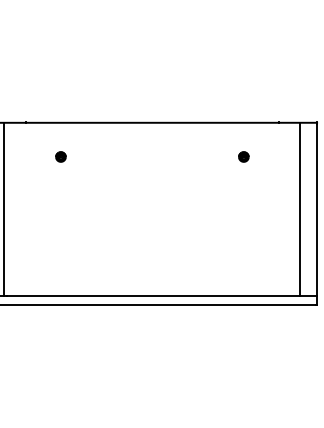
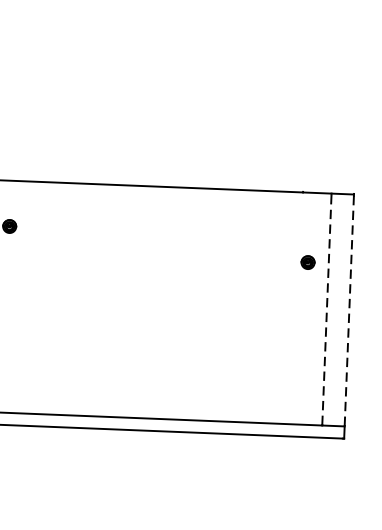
part: (243, 156) -> (307, 261), moved
line: (300, 209) -> (327, 309), solid -> dashed
line: (317, 209) -> (349, 310), solid -> dashed

